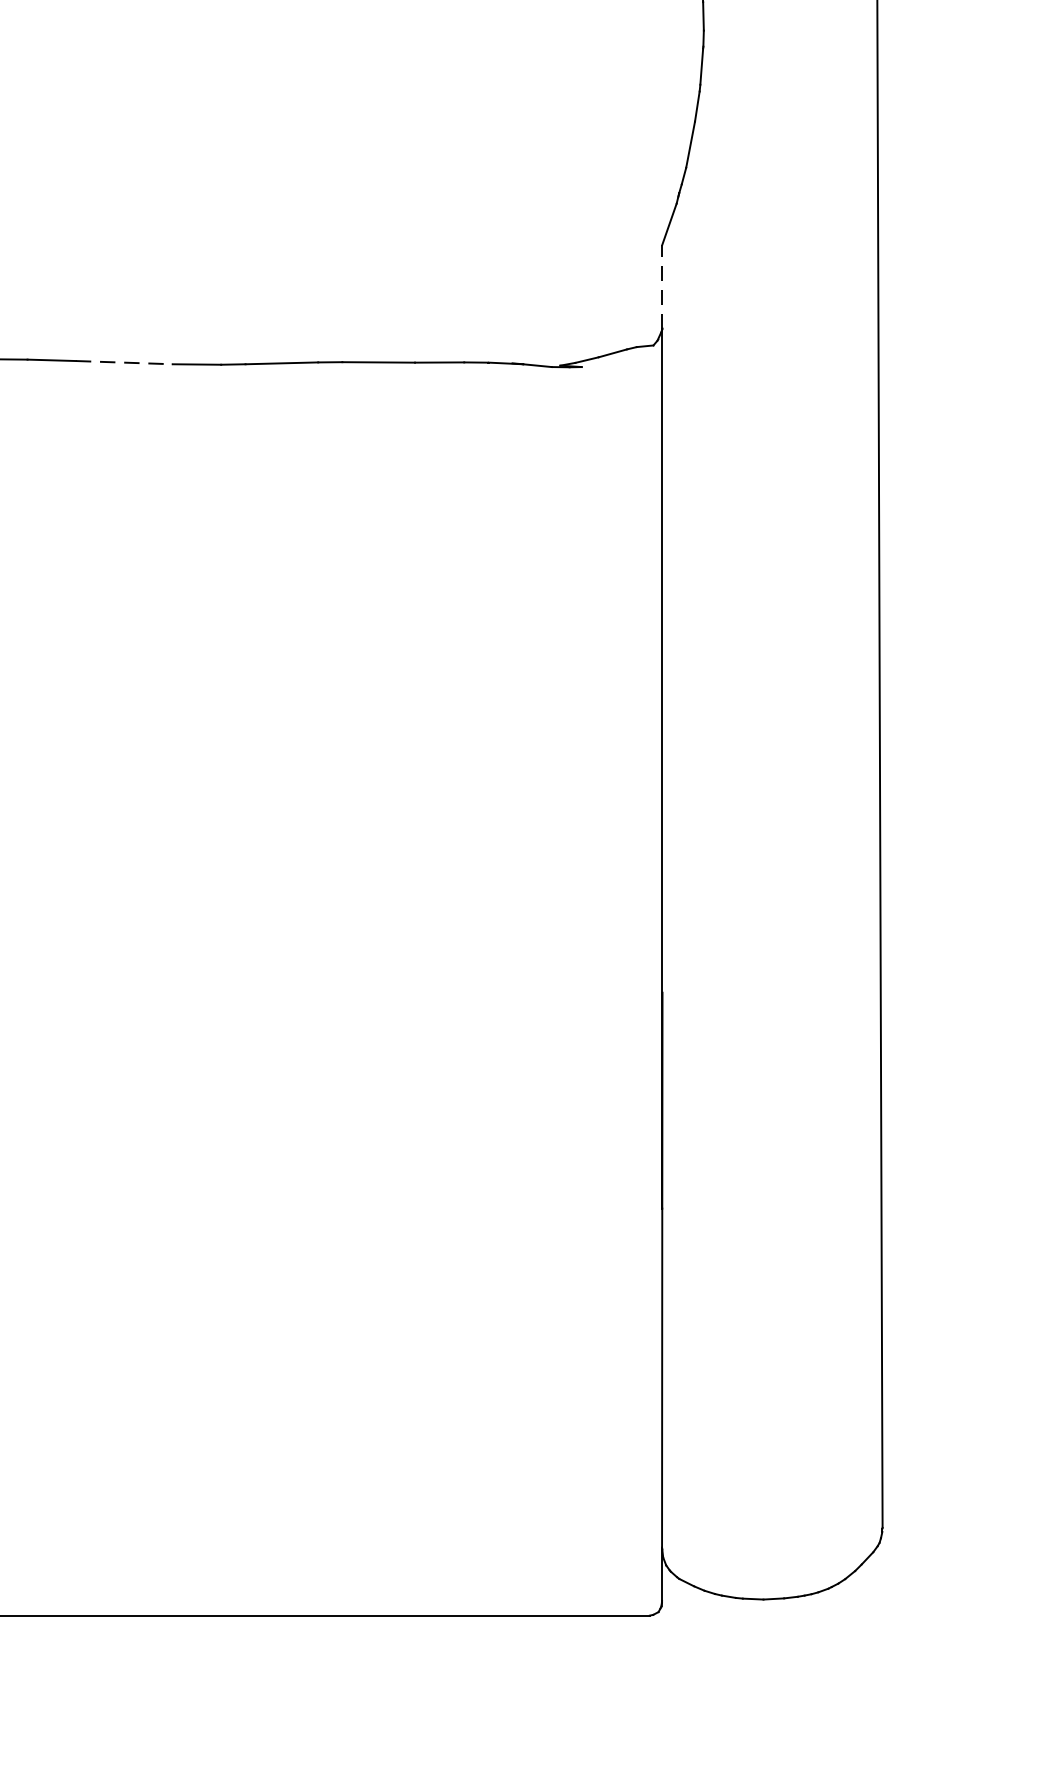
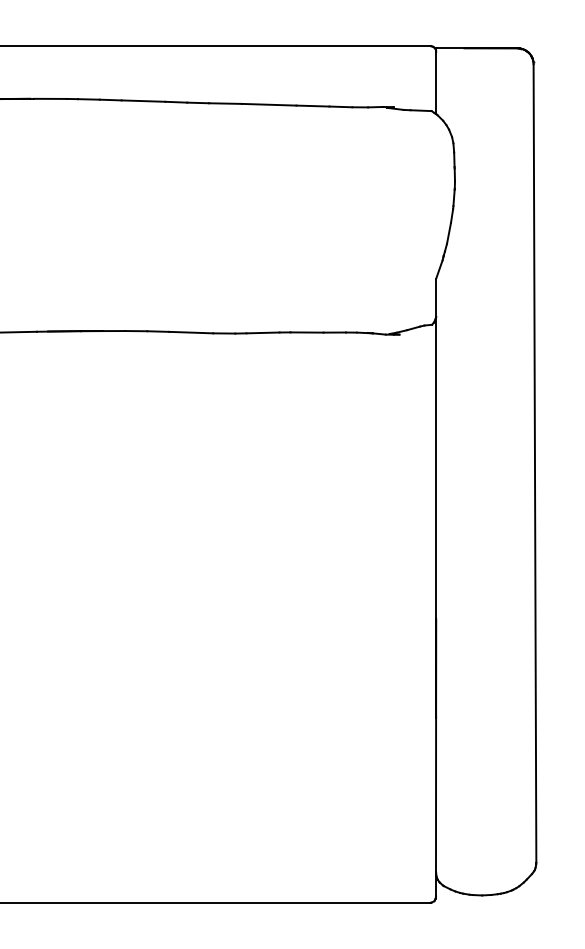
line: (663, 285) -> (436, 297), dashed -> solid
line: (124, 362) -> (191, 332), dashed -> solid

